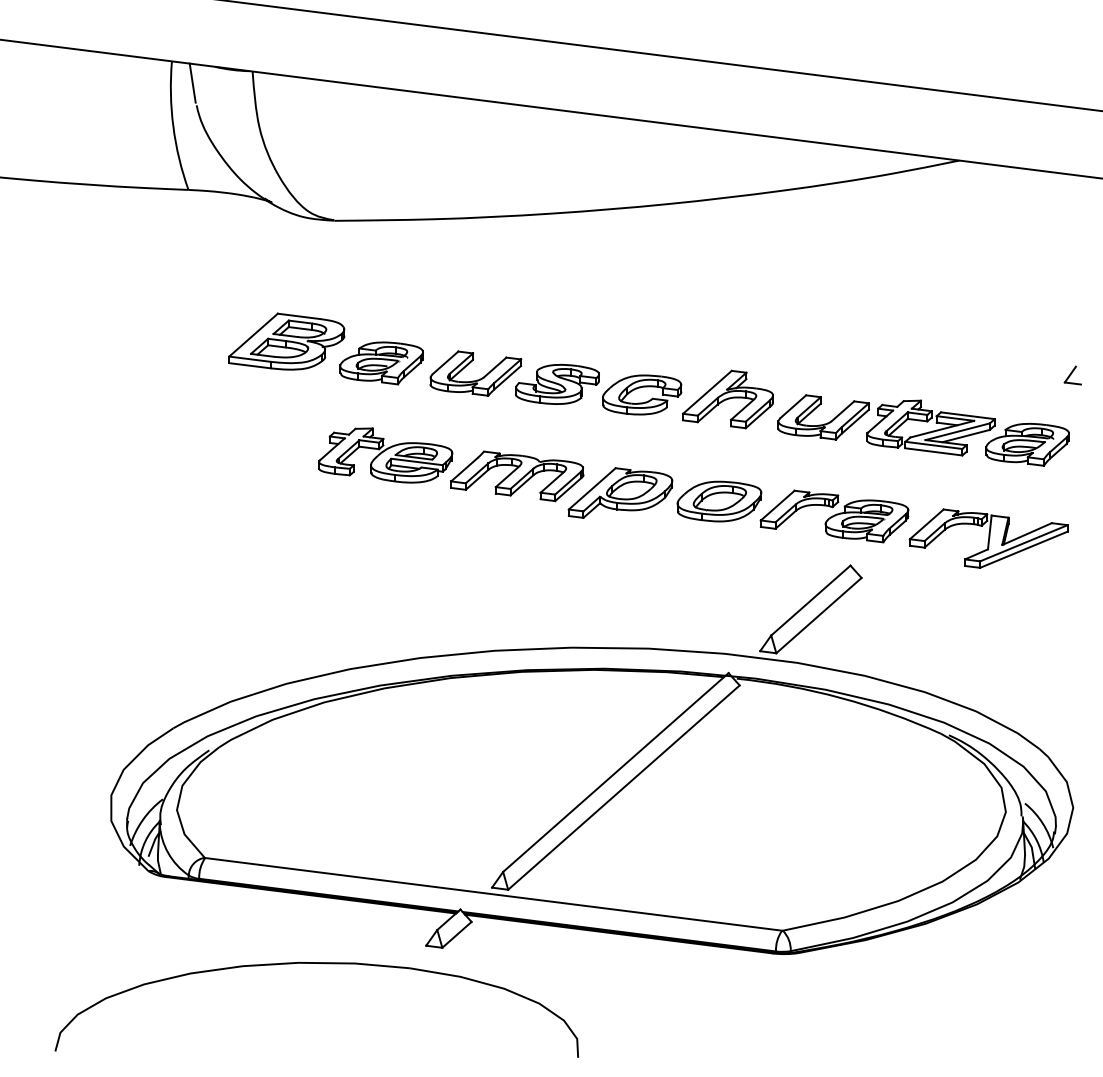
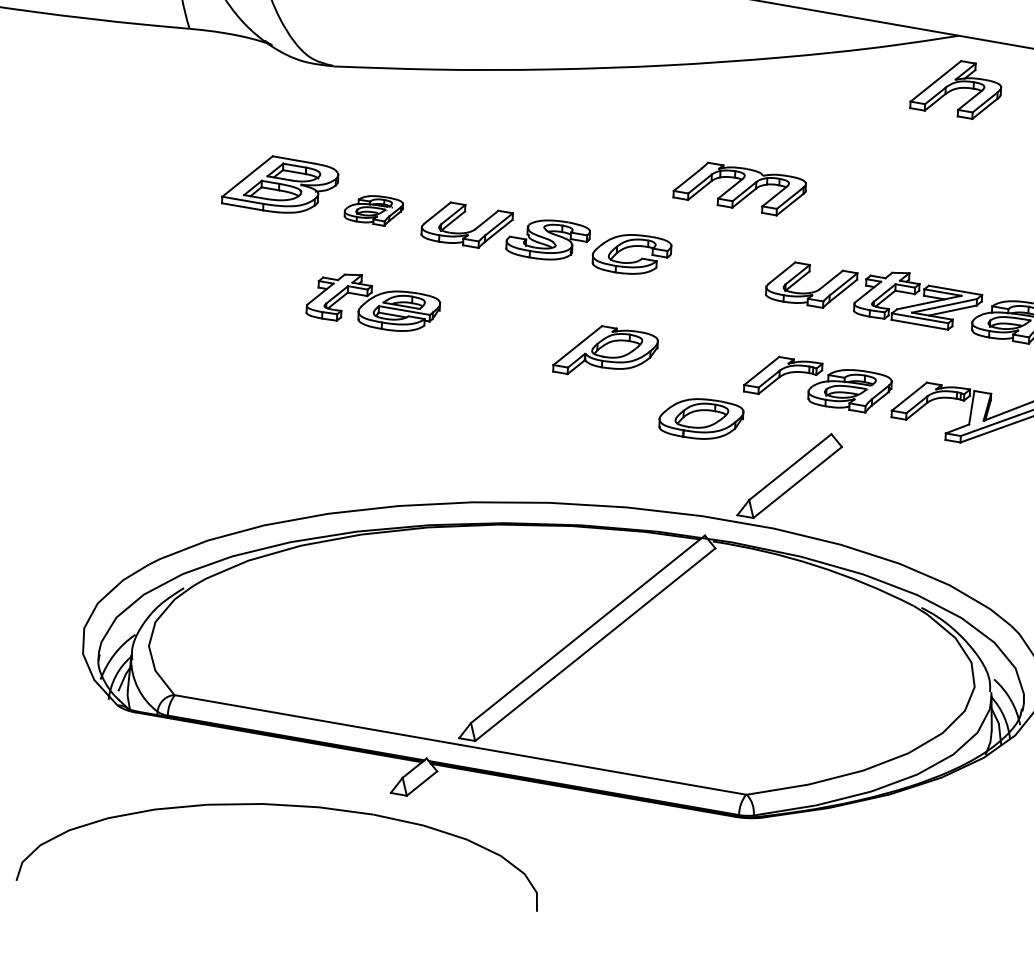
part: (381, 363) -> (373, 210), size x0.7
part: (727, 399) -> (955, 89), moved
part: (517, 476) -> (740, 189), moved
part: (719, 501) -> (701, 418), moved

